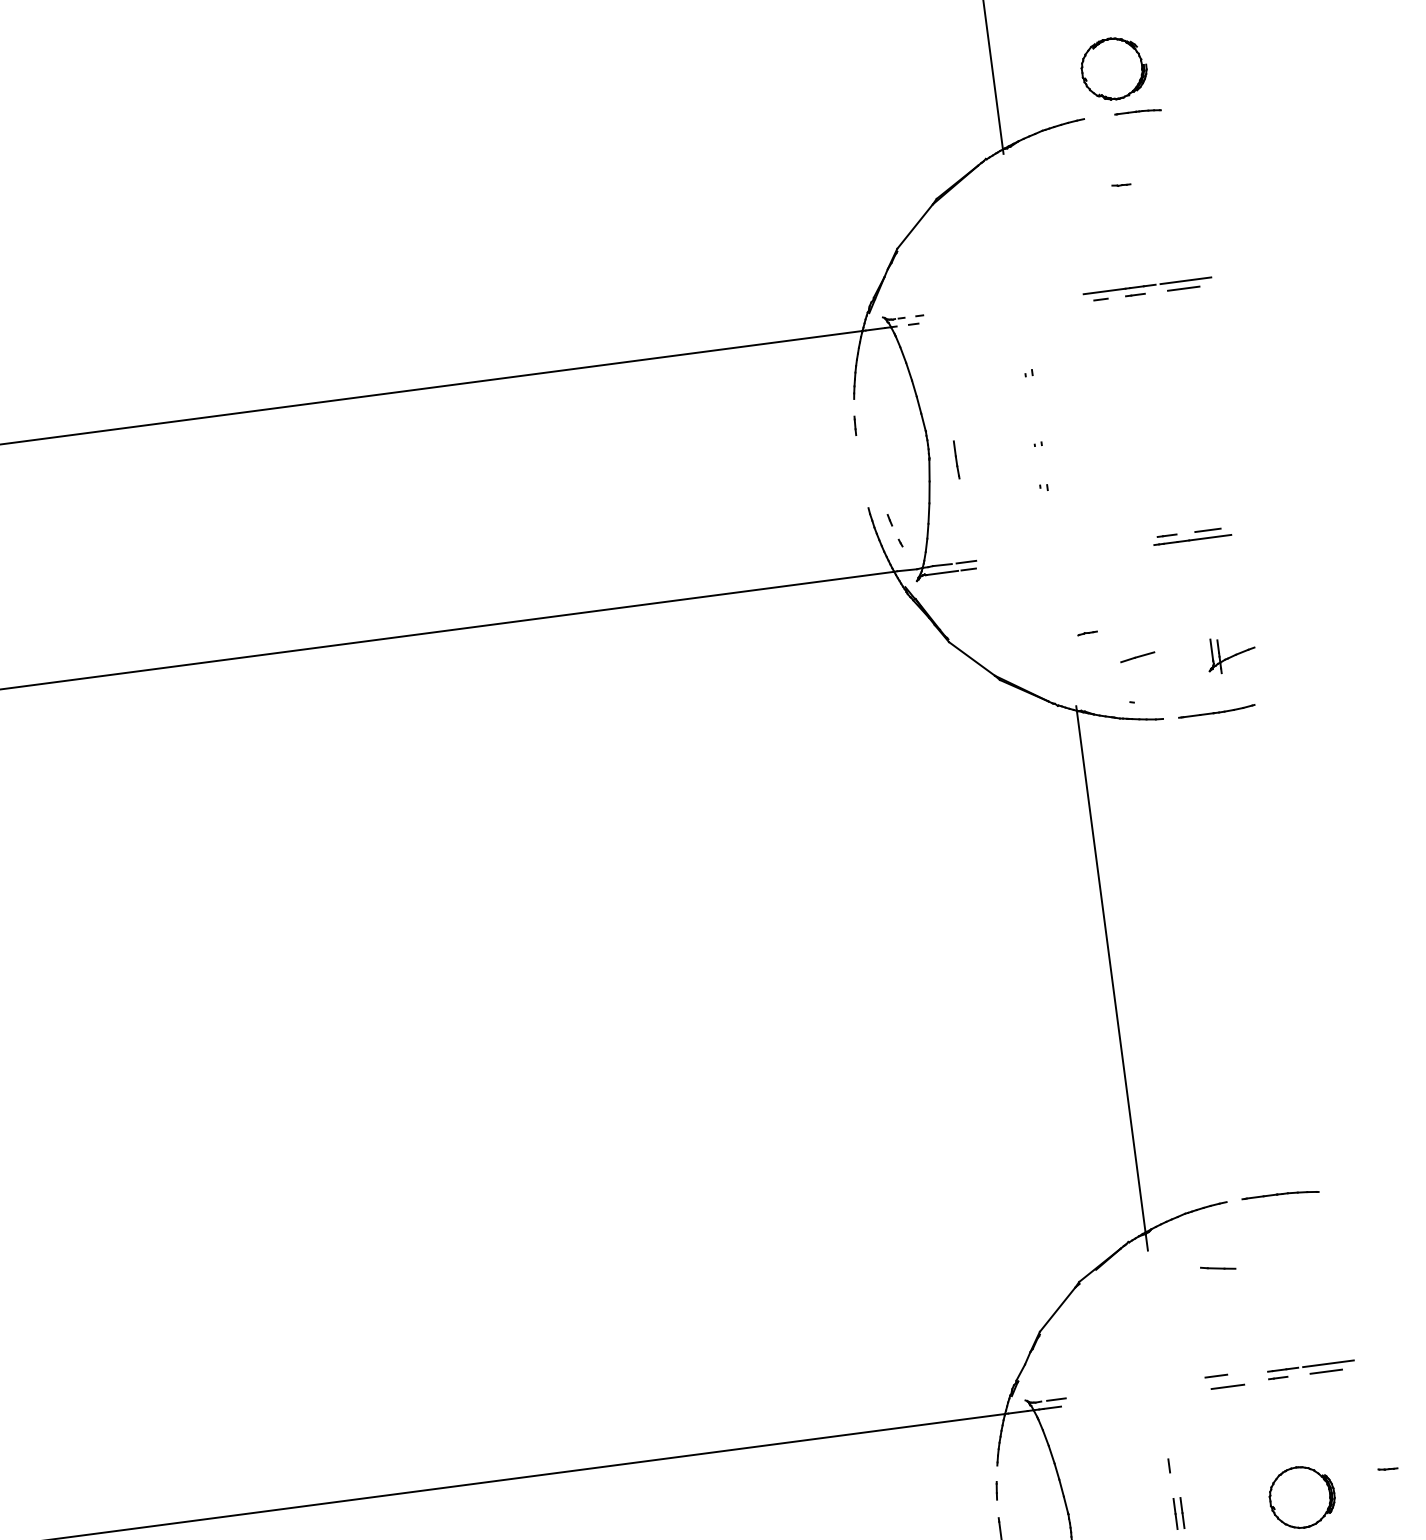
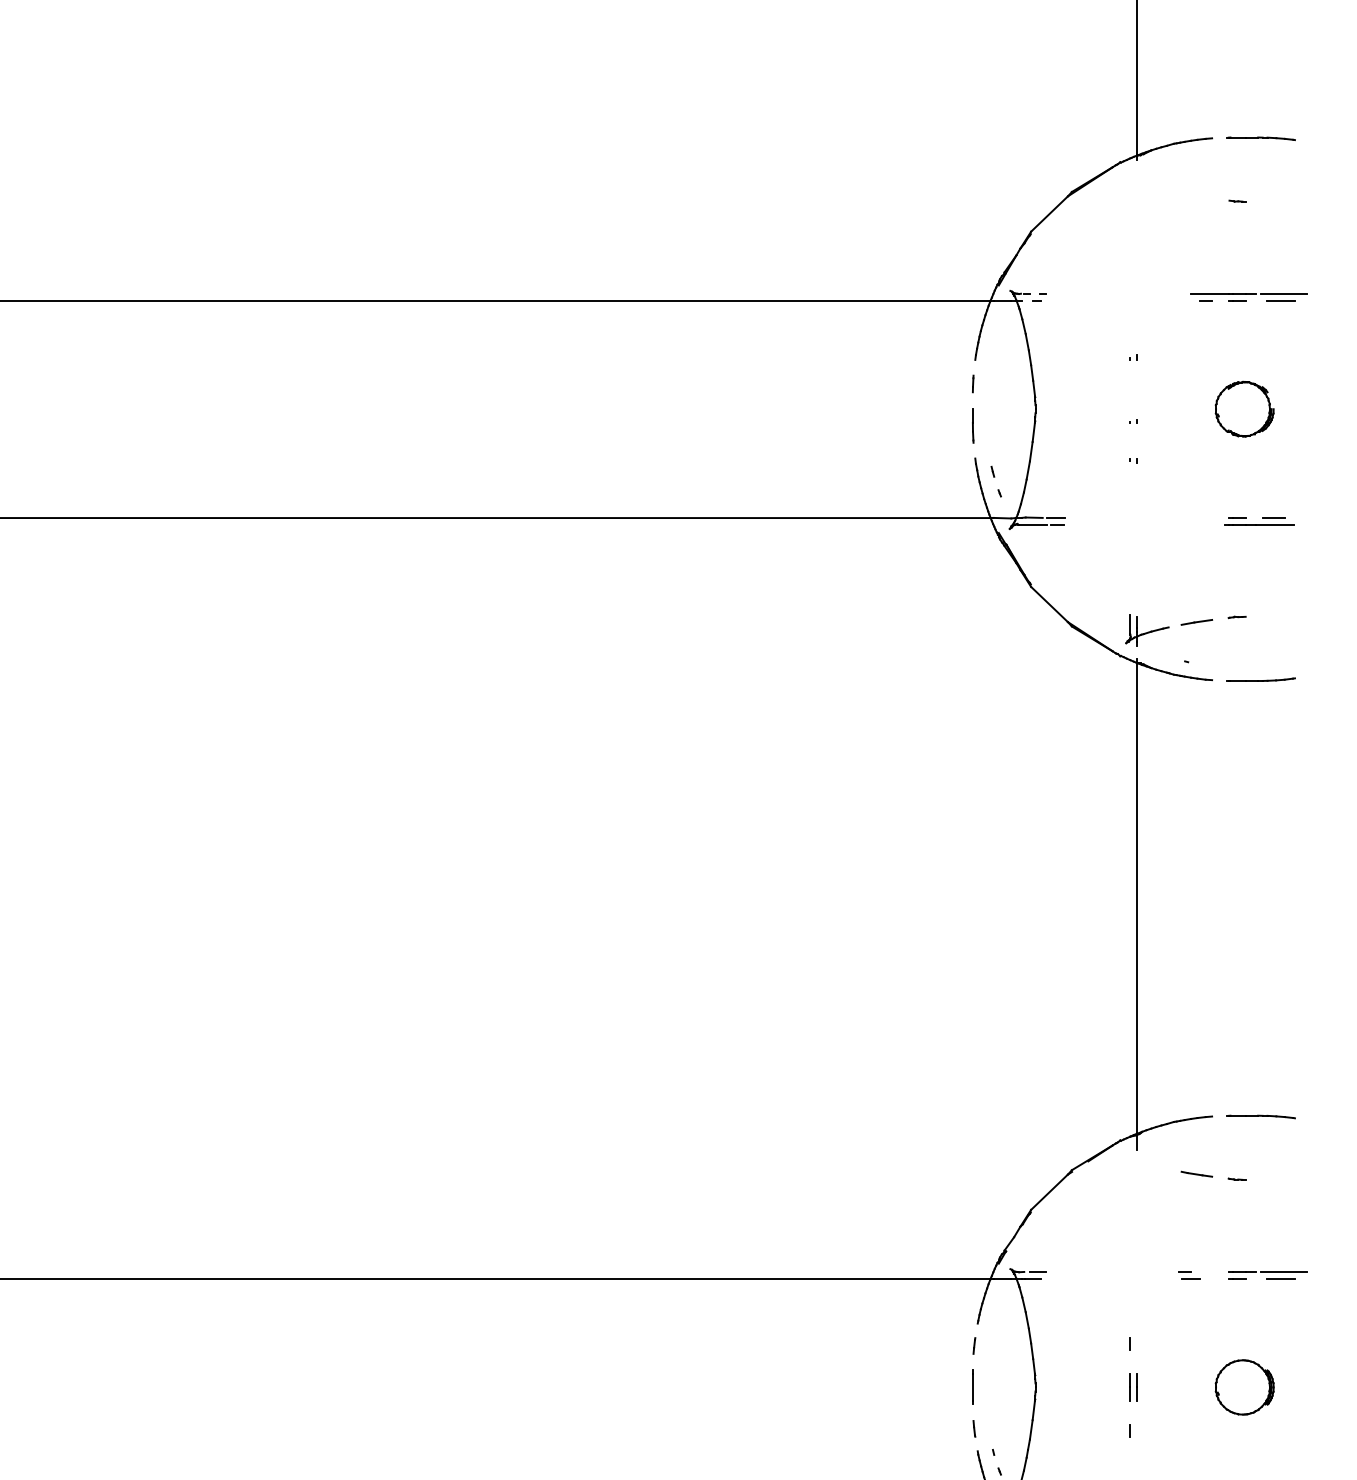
part: (1113, 68) -> (1244, 408), moved
part: (1137, 112) -> (1260, 138), size x1.67
line: (956, 459) -> (973, 425), moved
part: (1086, 633) -> (1236, 617), moved
part: (1231, 654) -> (1147, 630), moved
part: (1224, 1381) -> (1189, 1275), size x0.62
line: (1386, 1468) -> (1235, 1178), moved

